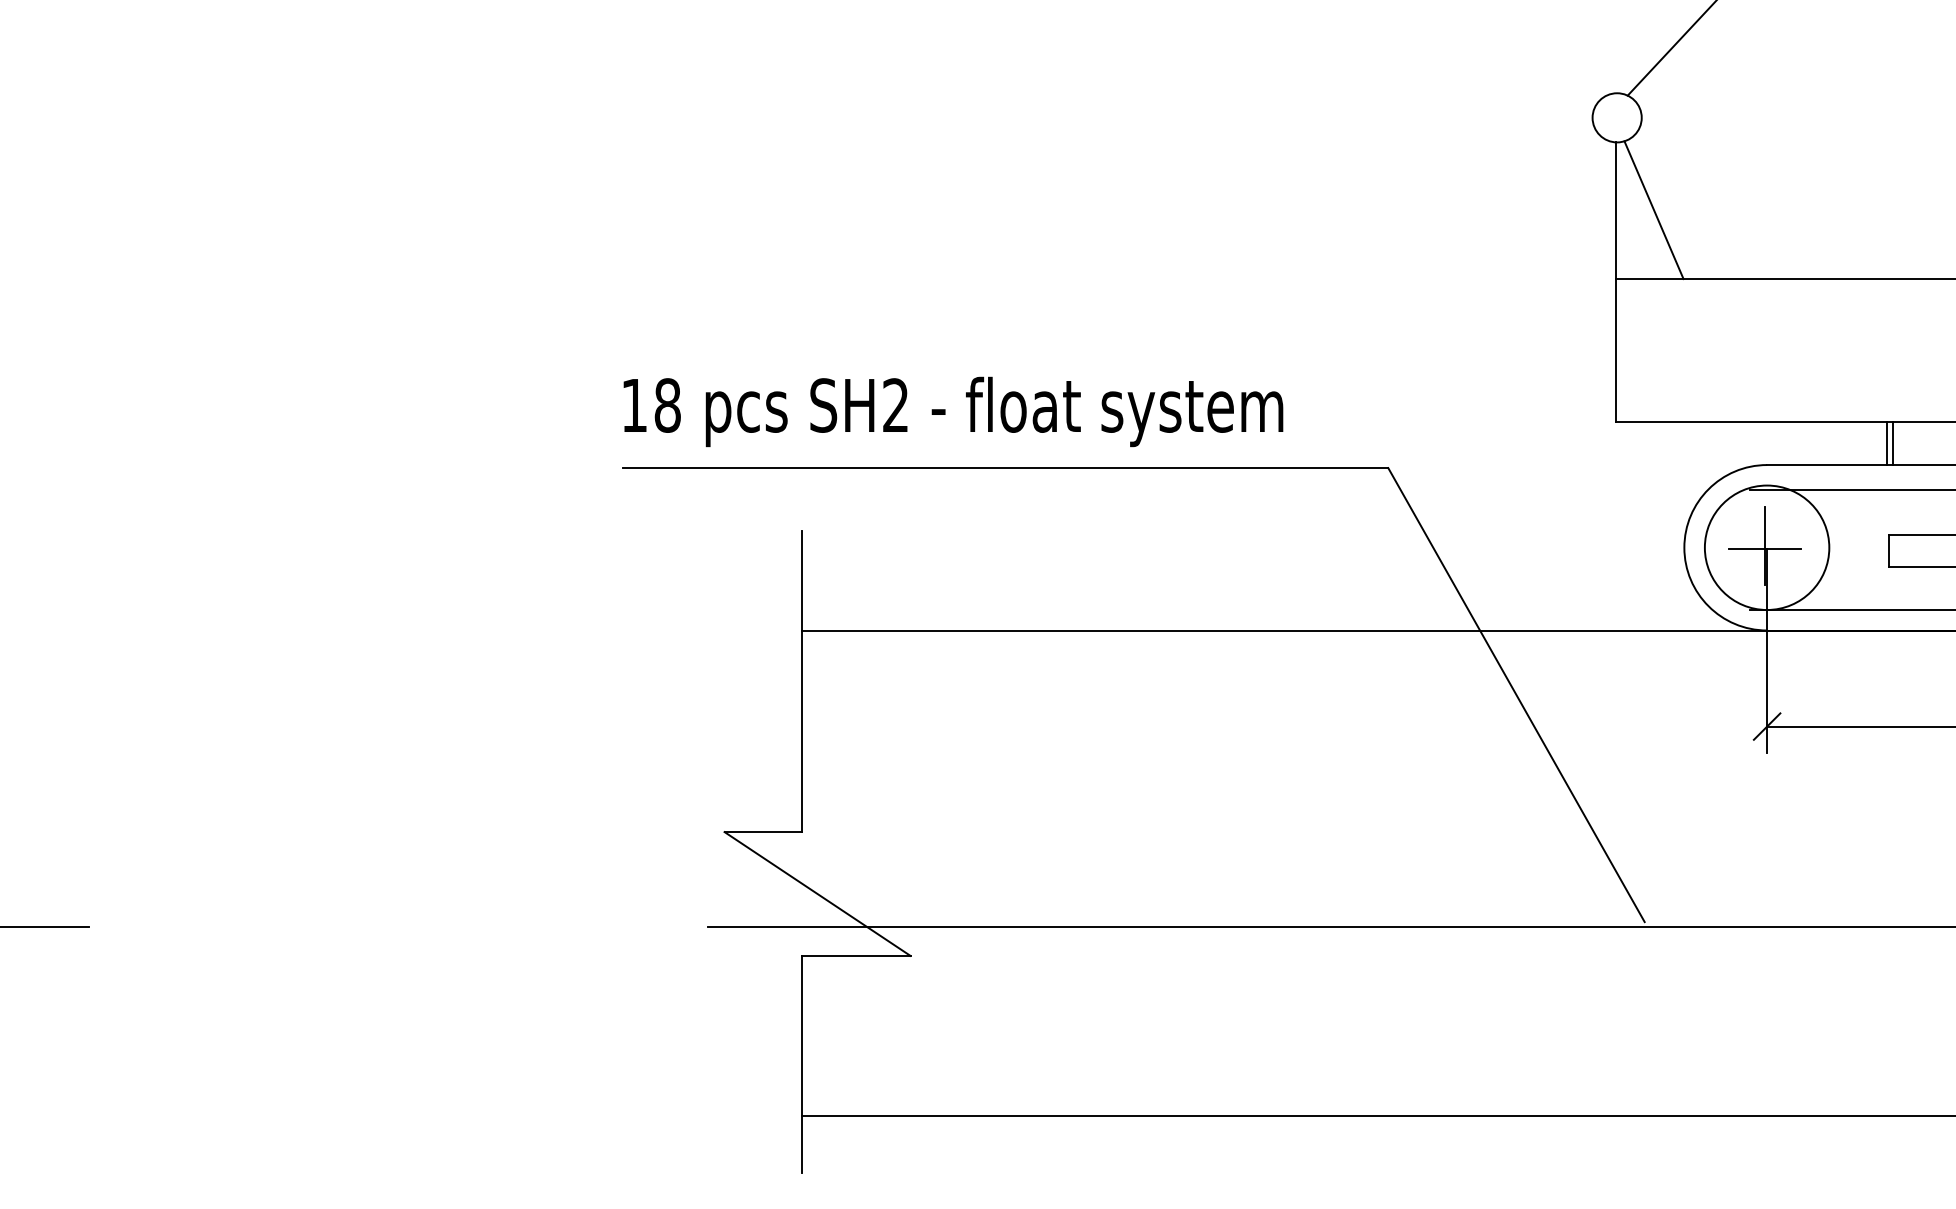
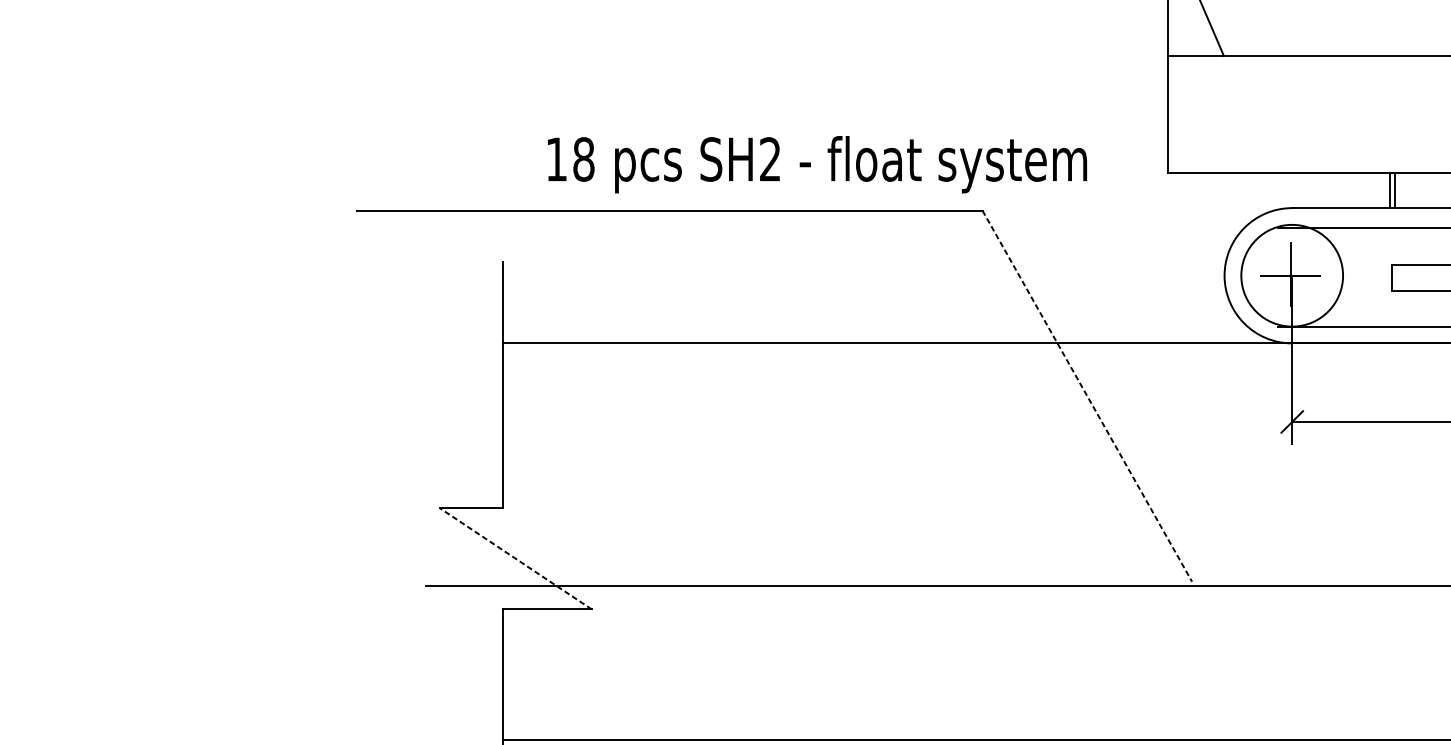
text: (953, 411) -> (817, 164), moved
line: (1516, 695) -> (1087, 396), solid -> dashed
line: (817, 894) -> (515, 559), solid -> dashed

